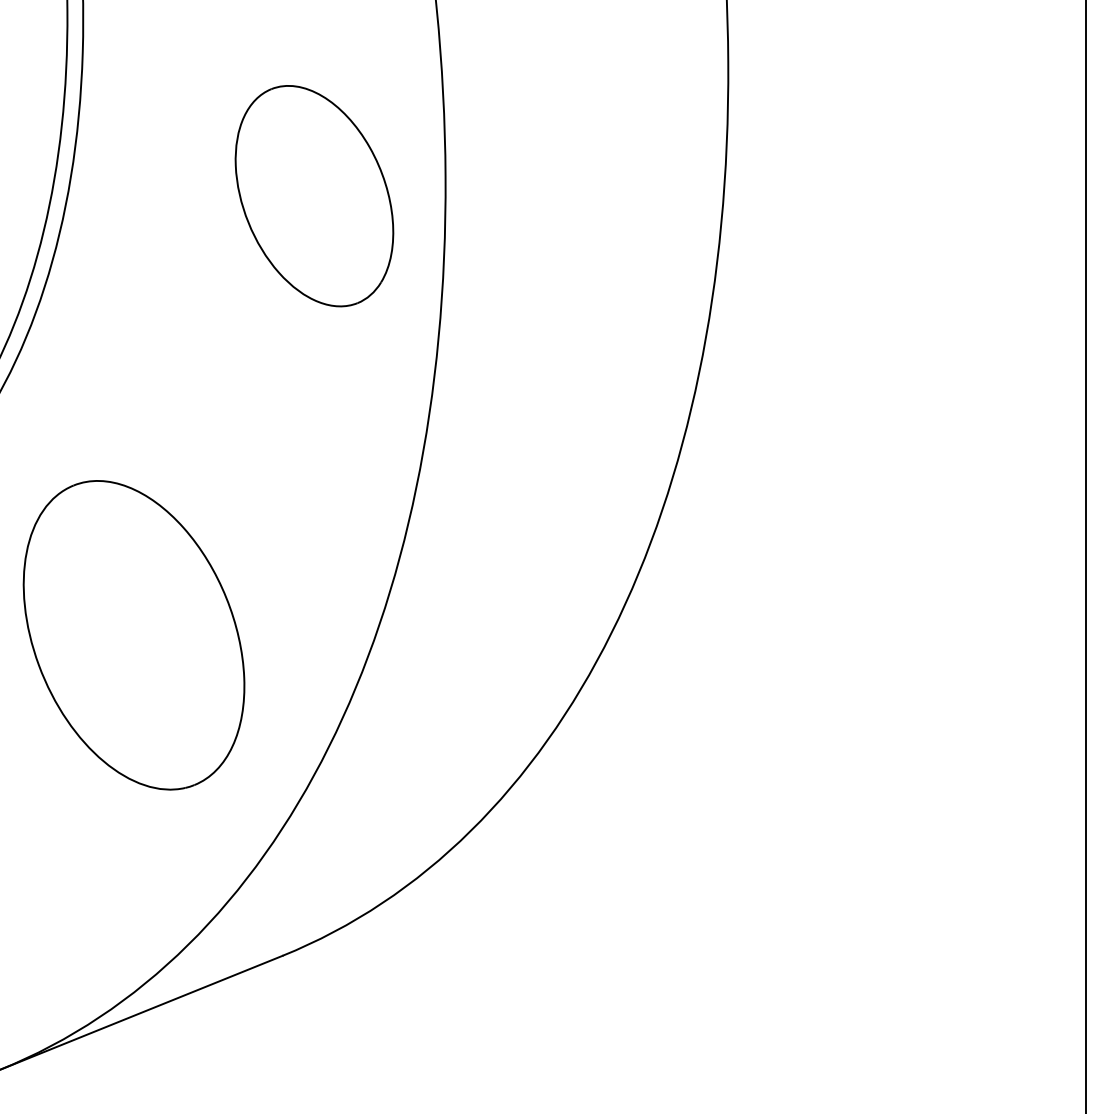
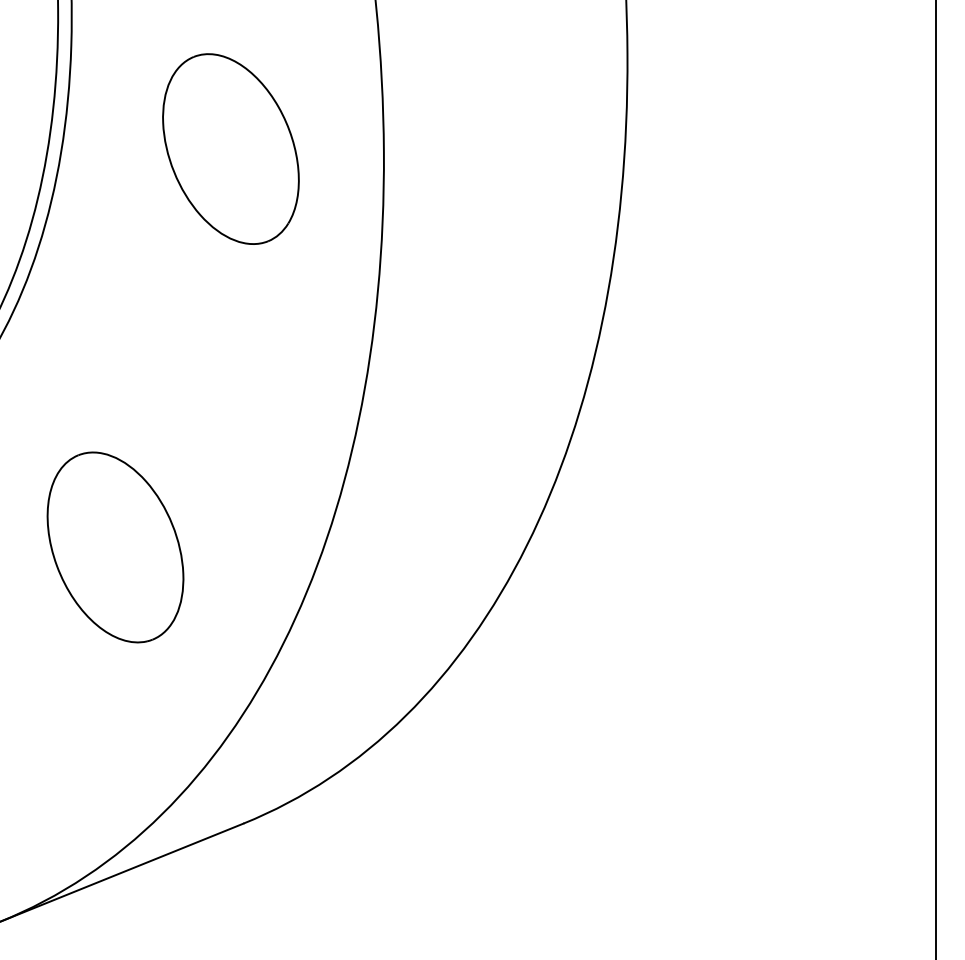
part: (313, 195) -> (230, 148), moved
part: (134, 635) -> (115, 547), size x0.71

